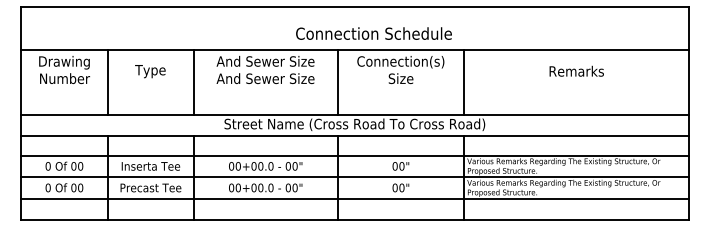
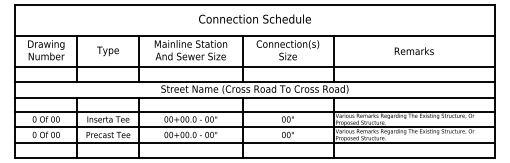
text: (373, 33) -> (254, 18), moved
text: (265, 60) -> (190, 43), And Sewer Size -> Mainline Station
line: (354, 93) -> (254, 67), added

